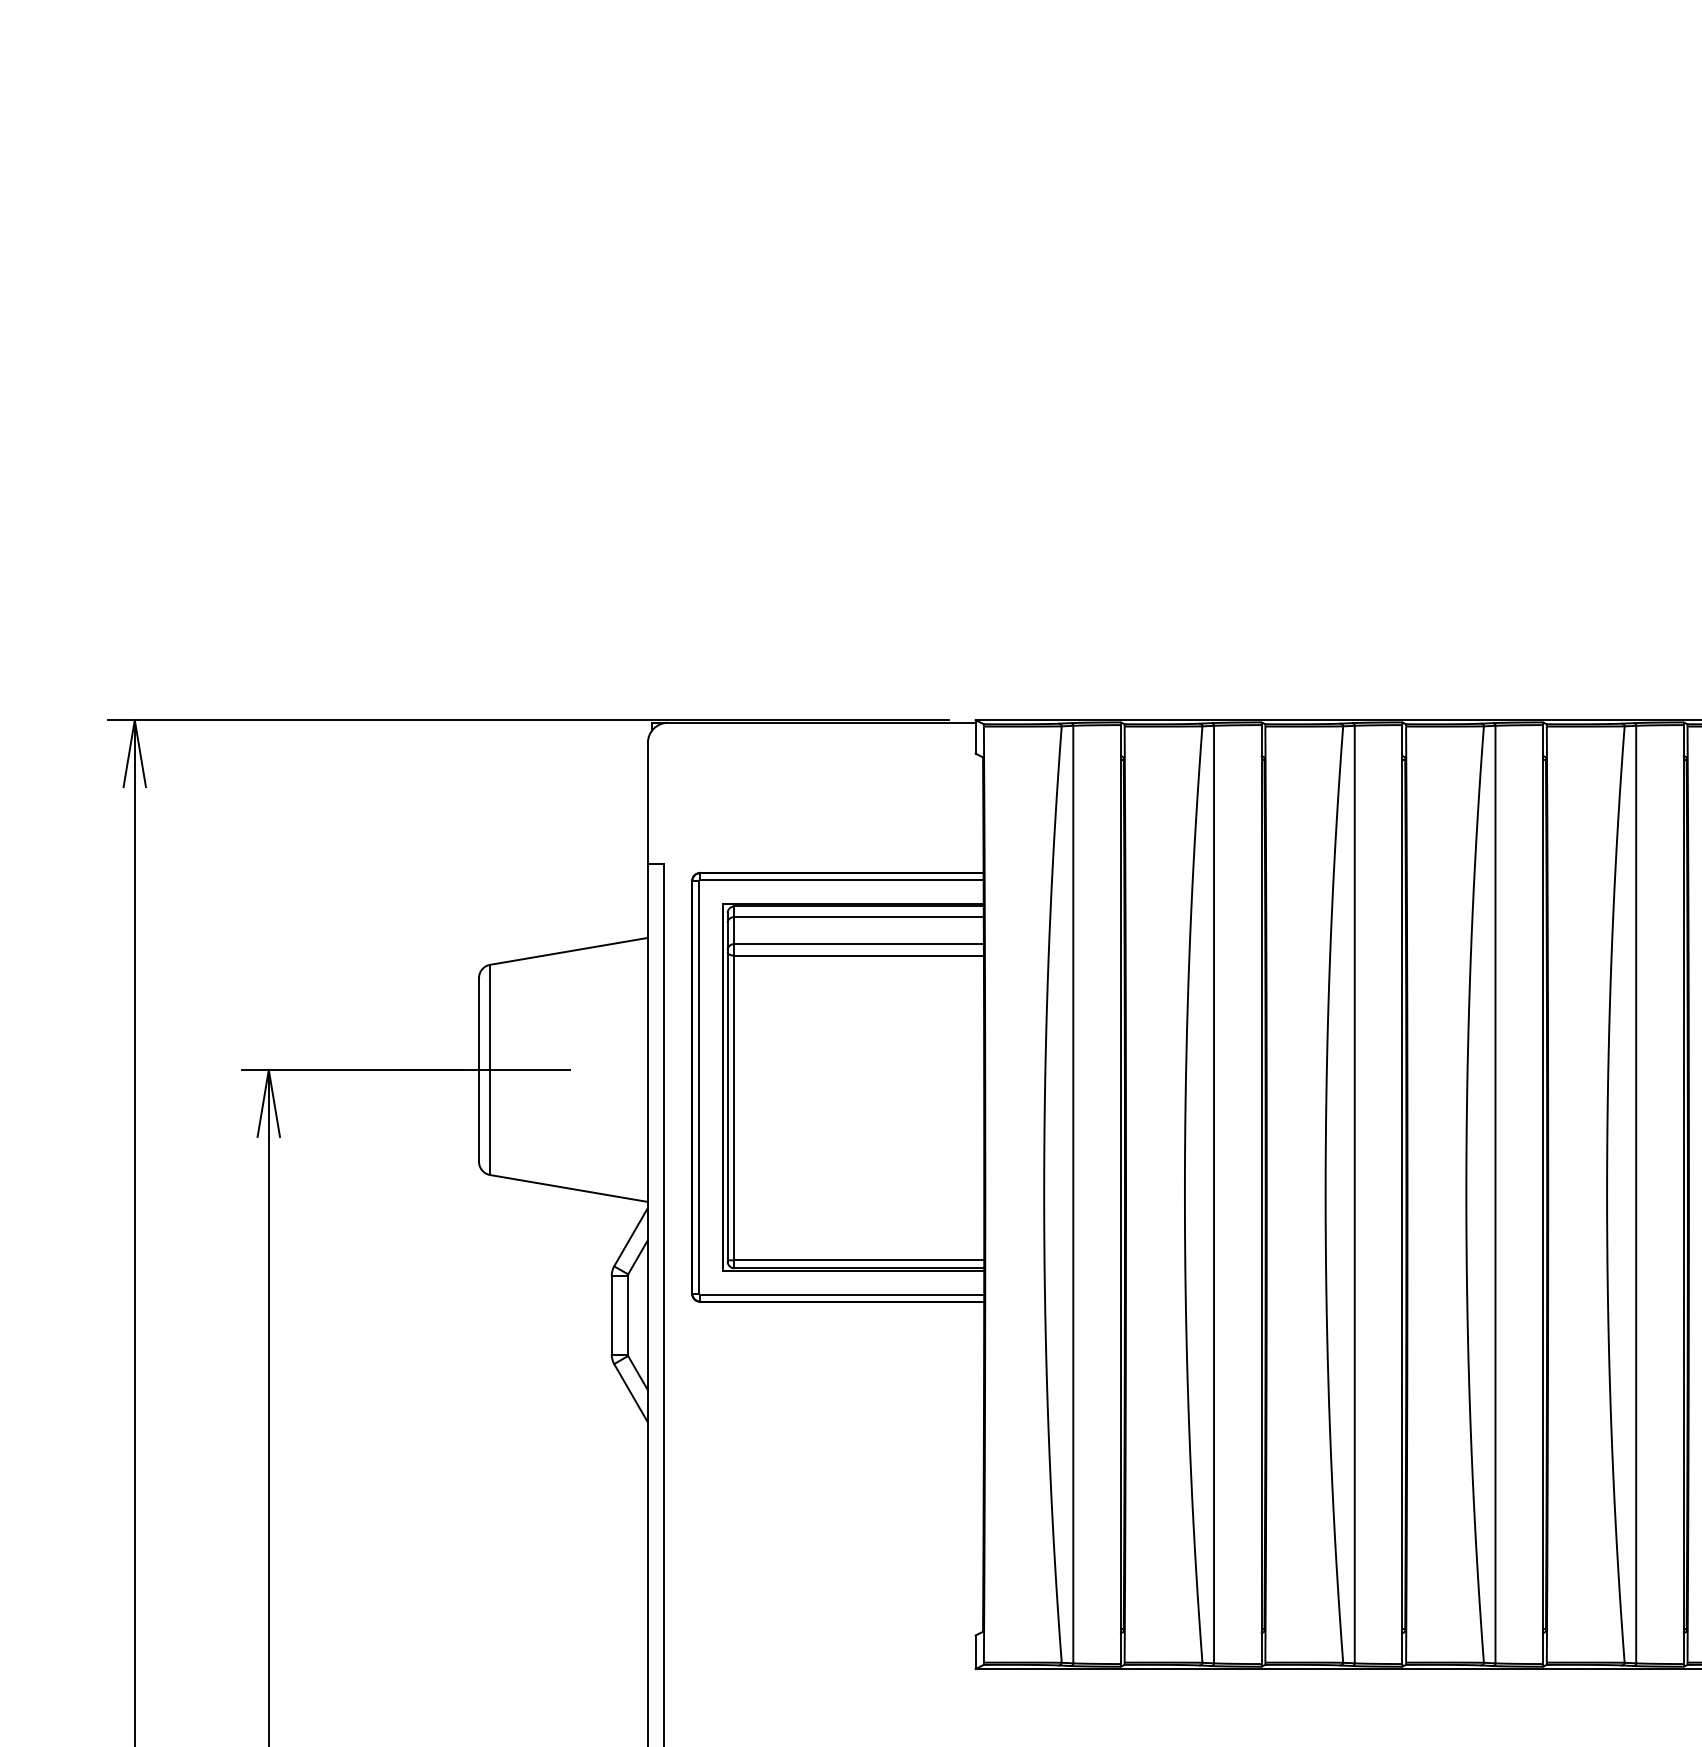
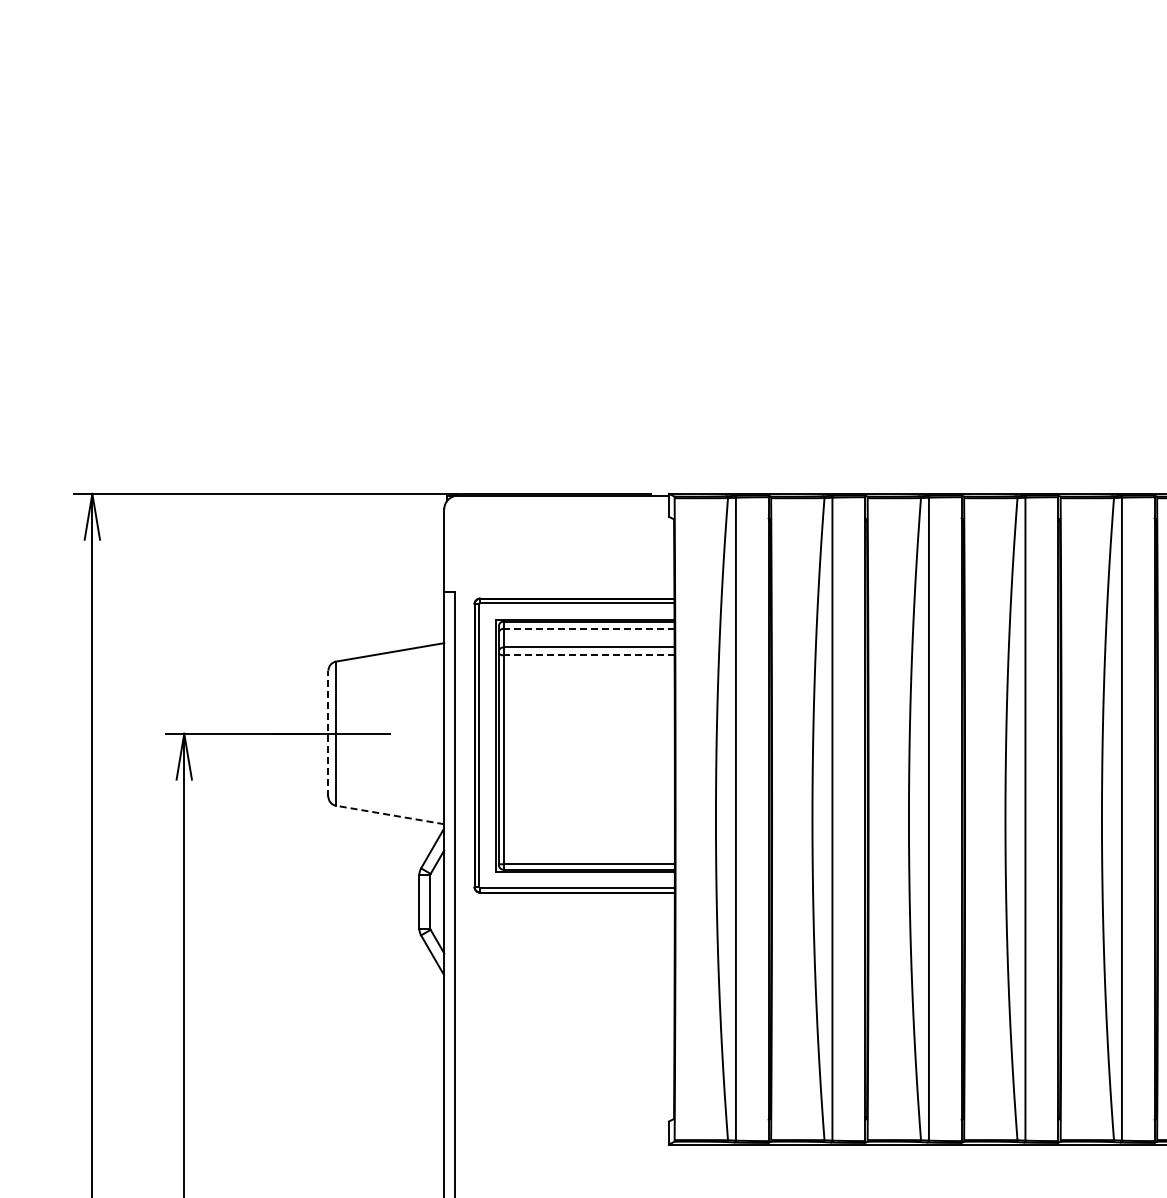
line: (859, 916) -> (589, 628), solid -> dashed
line: (859, 955) -> (589, 655), solid -> dashed
line: (479, 1069) -> (328, 733), solid -> dashed
line: (569, 1189) -> (390, 815), solid -> dashed

